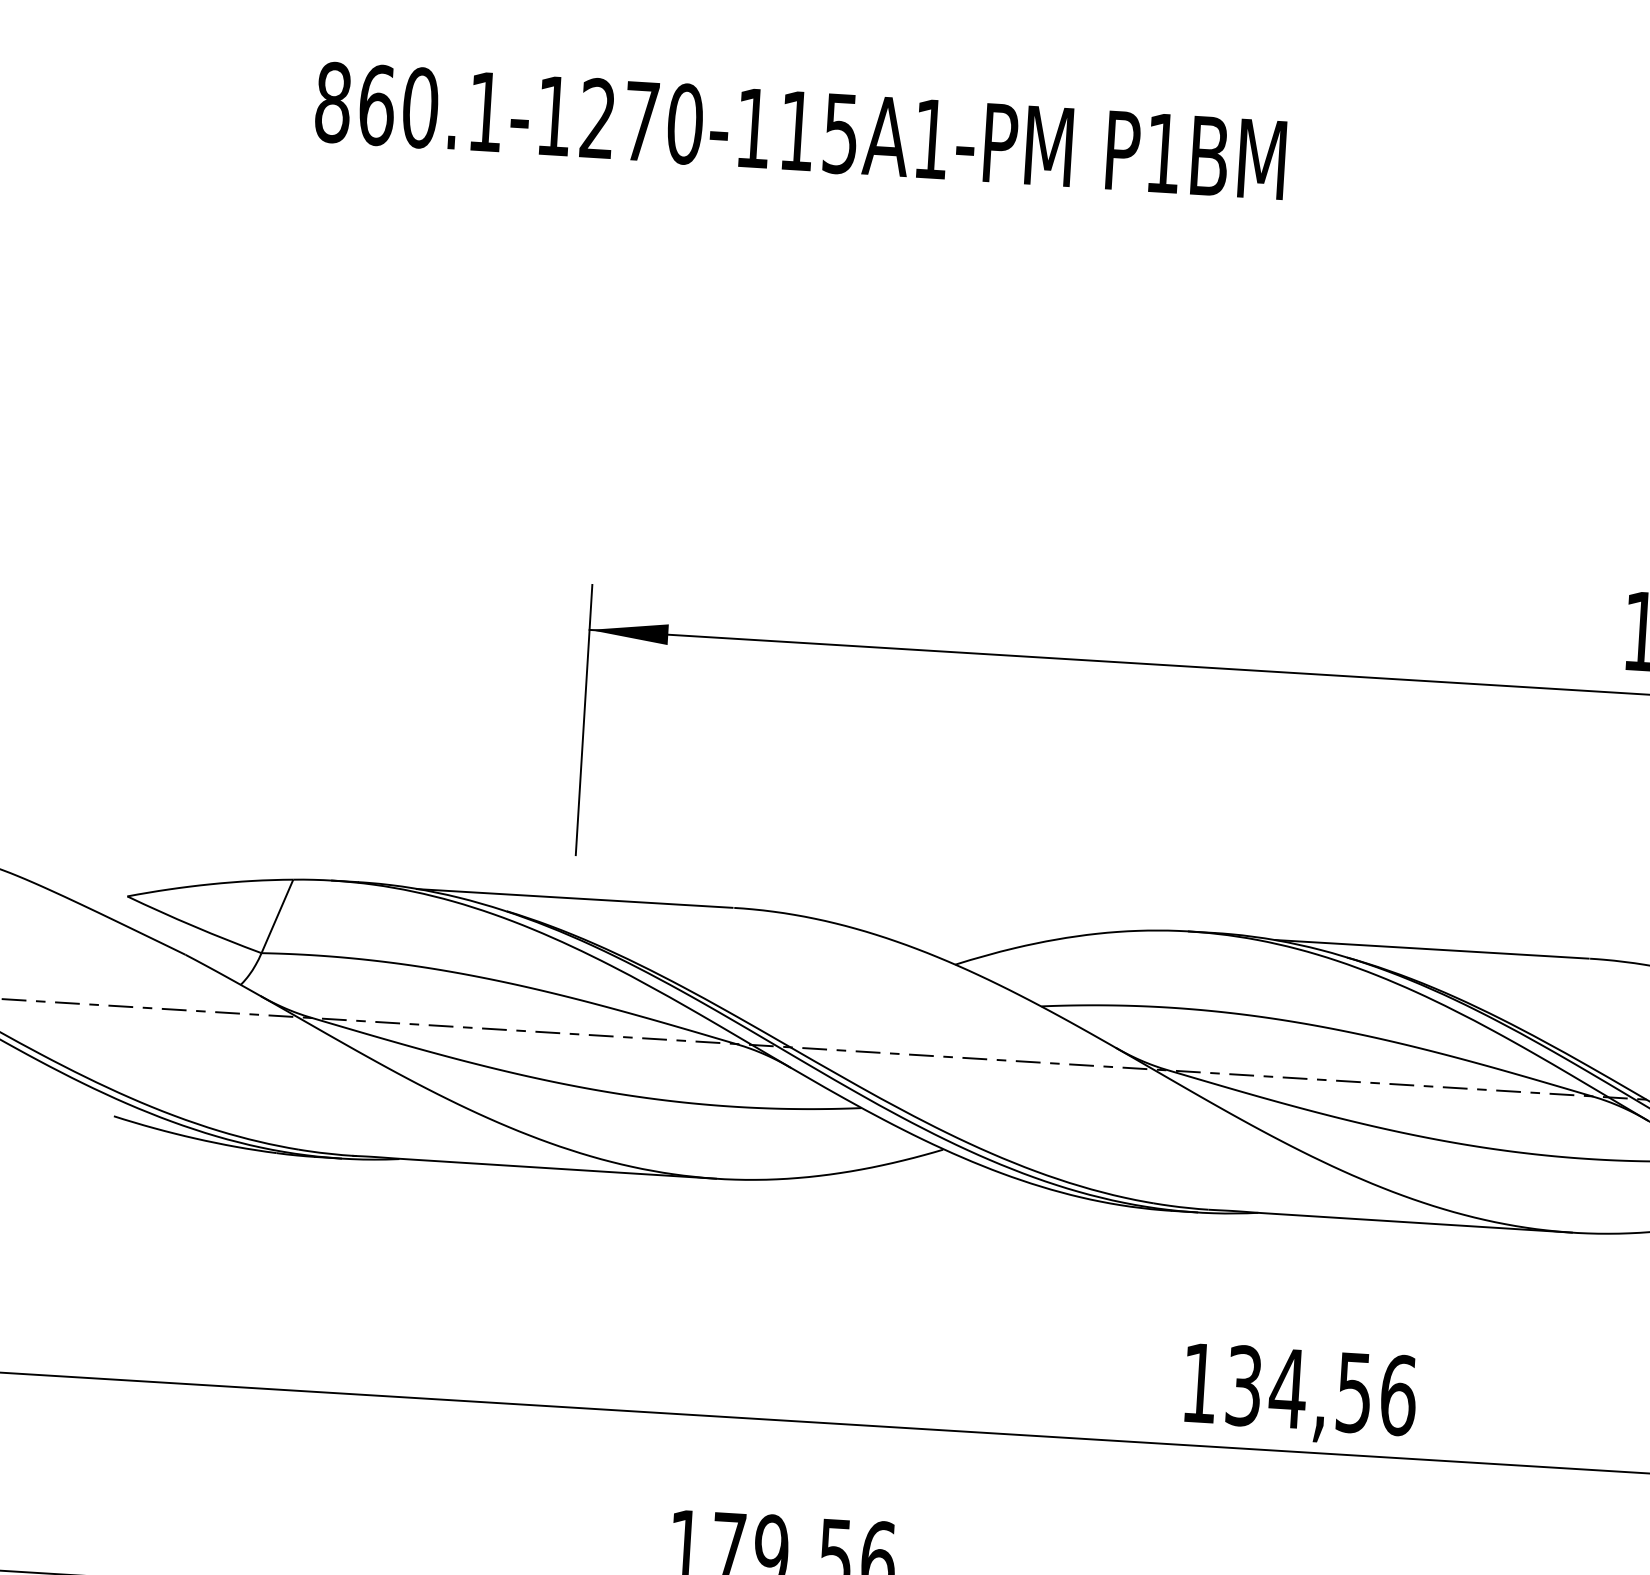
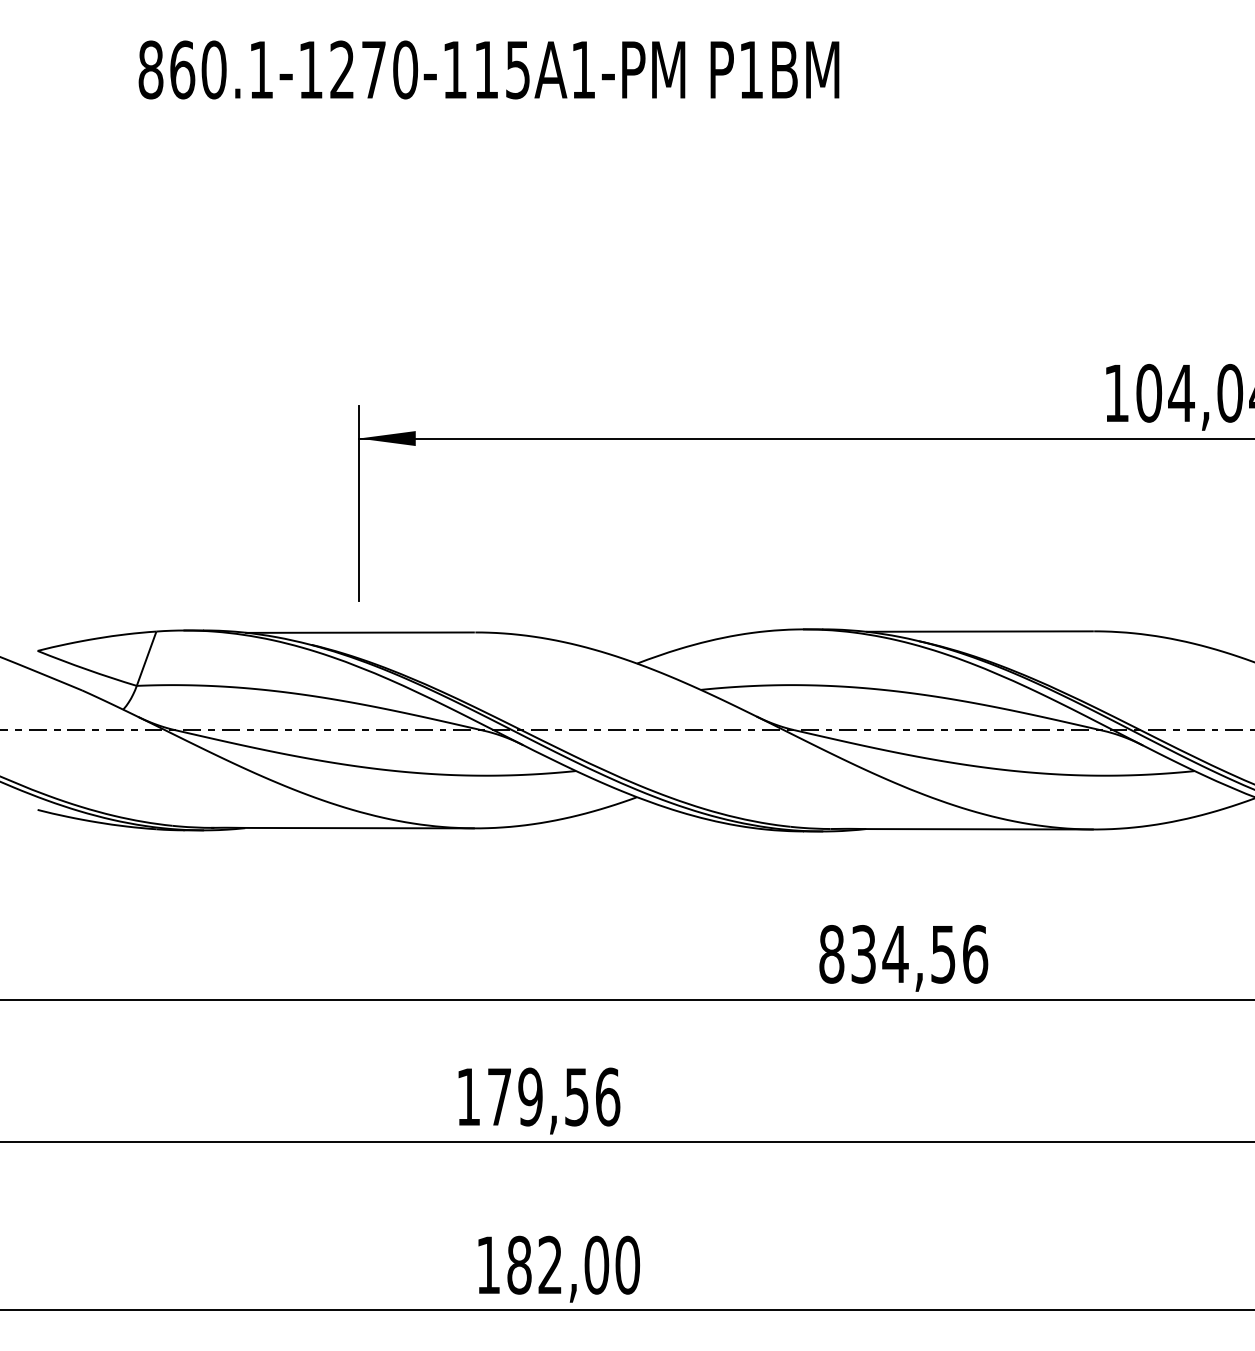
text: (1199, 1383) -> (831, 954), 134,56 -> 834,56

